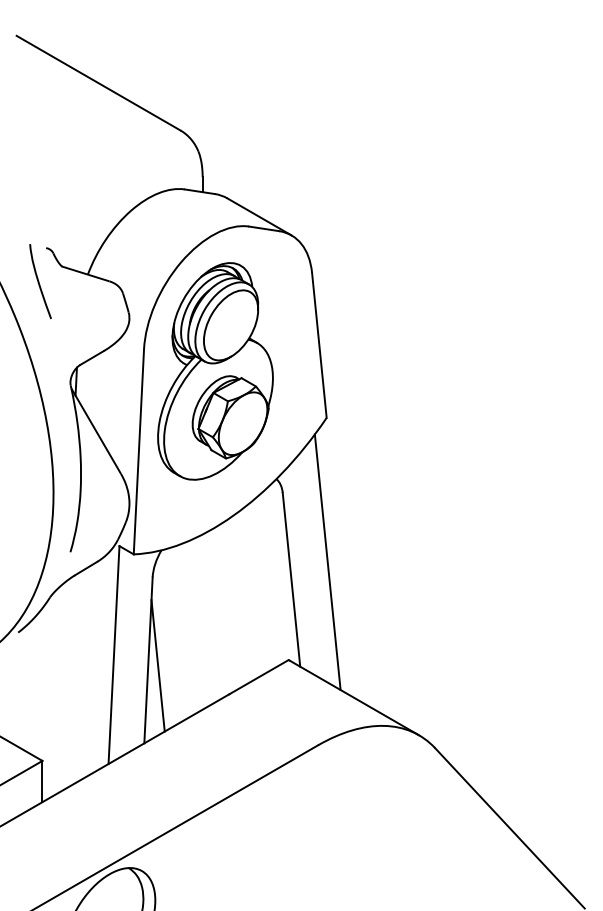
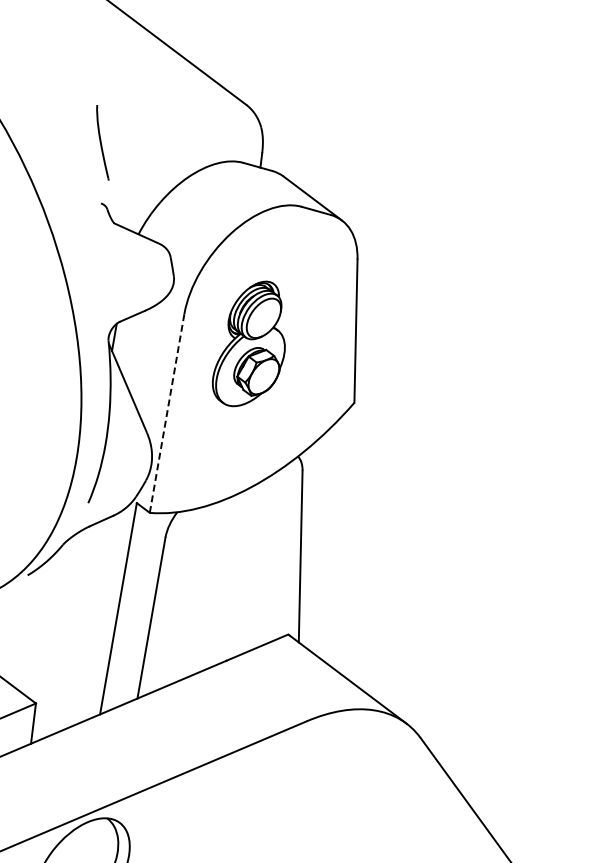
part: (40, 281) -> (102, 142), moved
part: (215, 371) -> (251, 344), size x0.6
line: (138, 451) -> (166, 413), solid -> dashed
line: (327, 562) -> (337, 544), removed
line: (157, 665) -> (159, 624), removed

